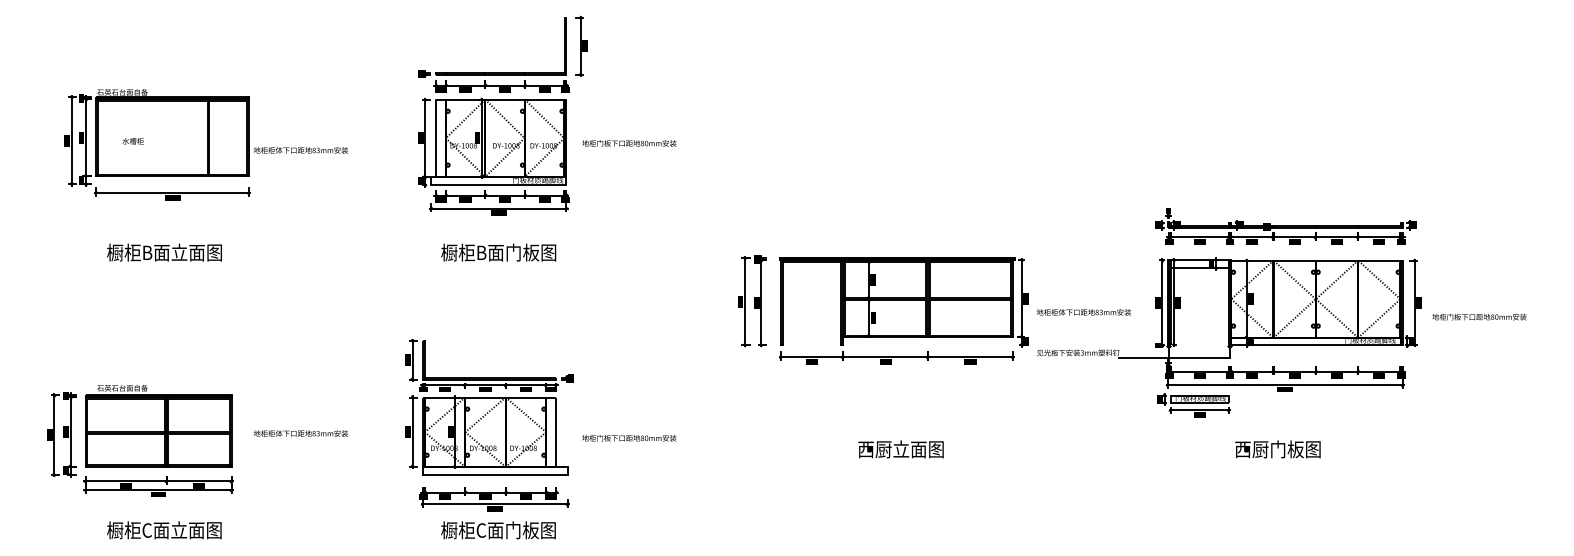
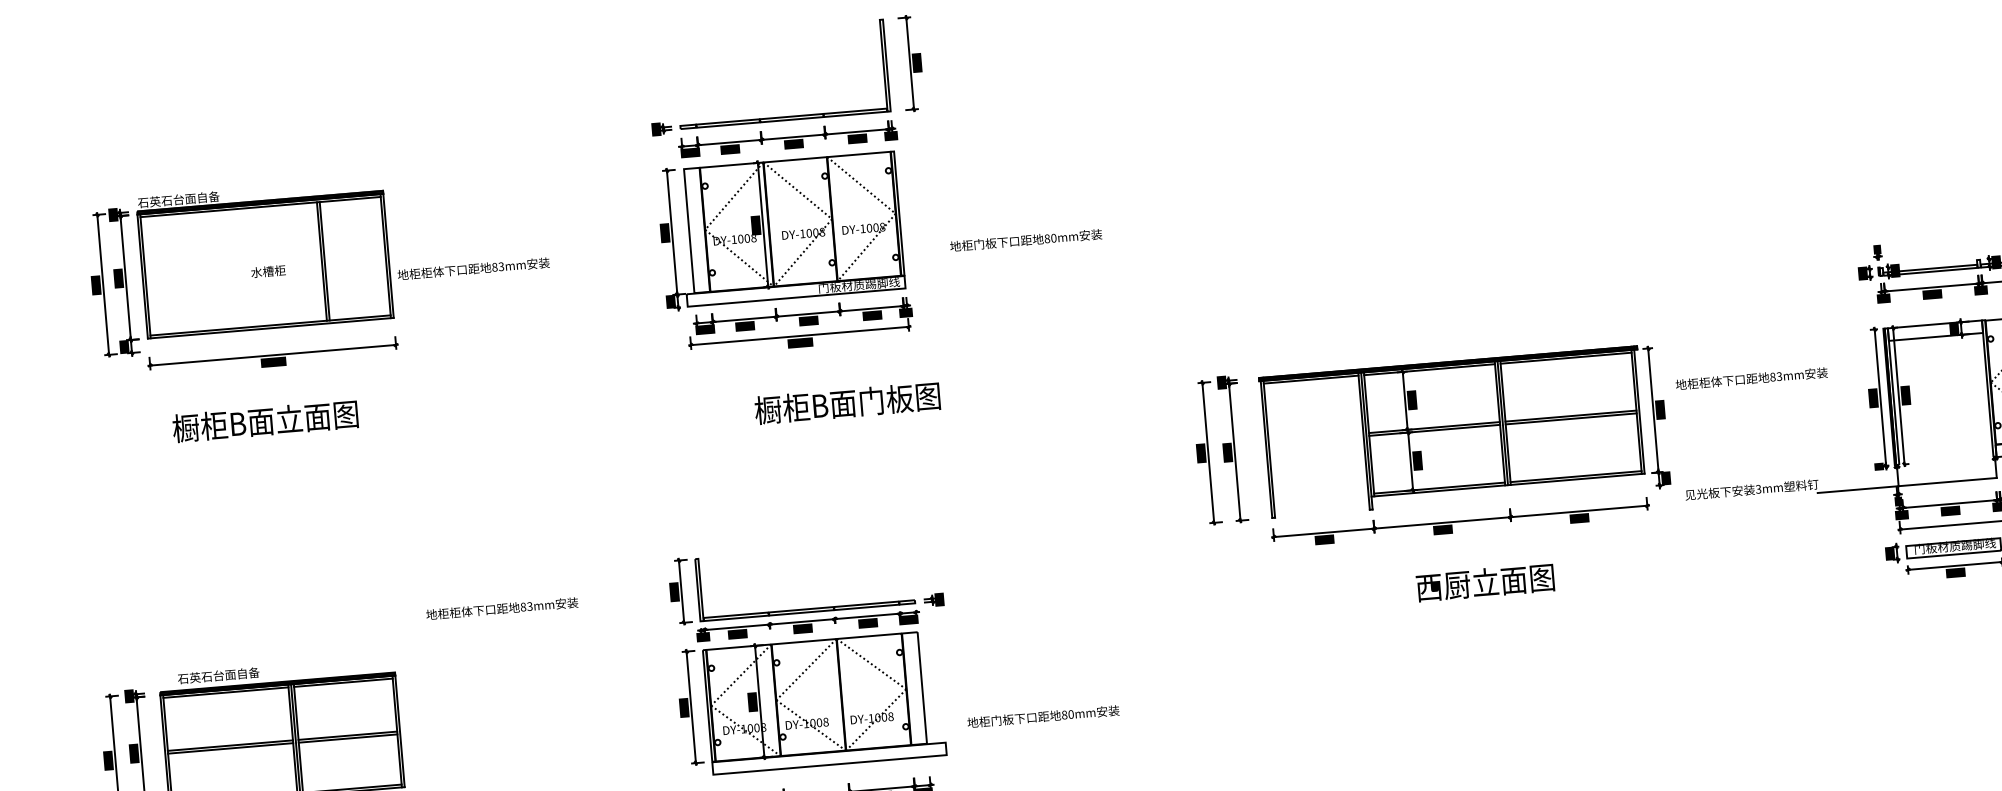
text: (132, 141) -> (267, 271), moved
text: (629, 143) -> (1026, 240), moved
text: (164, 252) -> (265, 421), moved
text: (498, 252) -> (847, 403), moved
text: (1083, 312) -> (1751, 379), moved
text: (300, 433) -> (501, 608), moved
text: (629, 438) -> (1043, 717), moved
text: (900, 449) -> (1484, 582), moved

